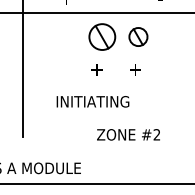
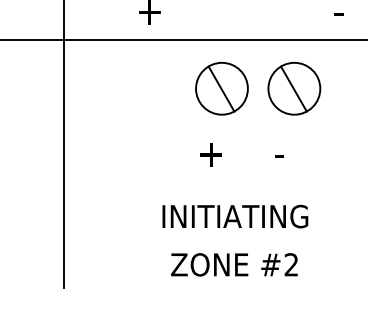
part: (138, 36) -> (294, 87), size x1.43
text: (134, 69) -> (286, 153), + -> -
text: (92, 101) -> (234, 216), moved
text: (128, 134) -> (234, 264), moved

